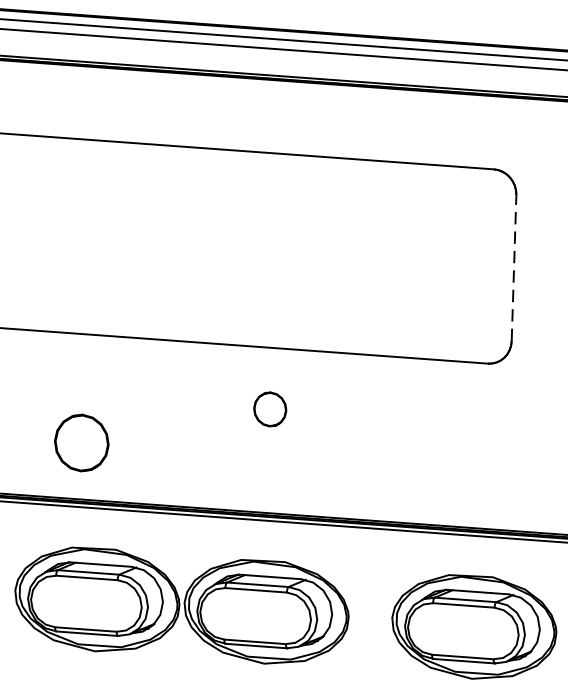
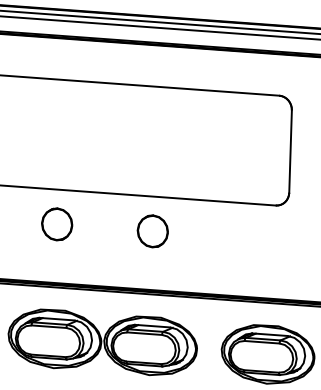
line: (513, 268) -> (290, 151), dashed -> solid
part: (269, 409) -> (152, 231), size x1.67
part: (82, 443) -> (57, 224), moved

